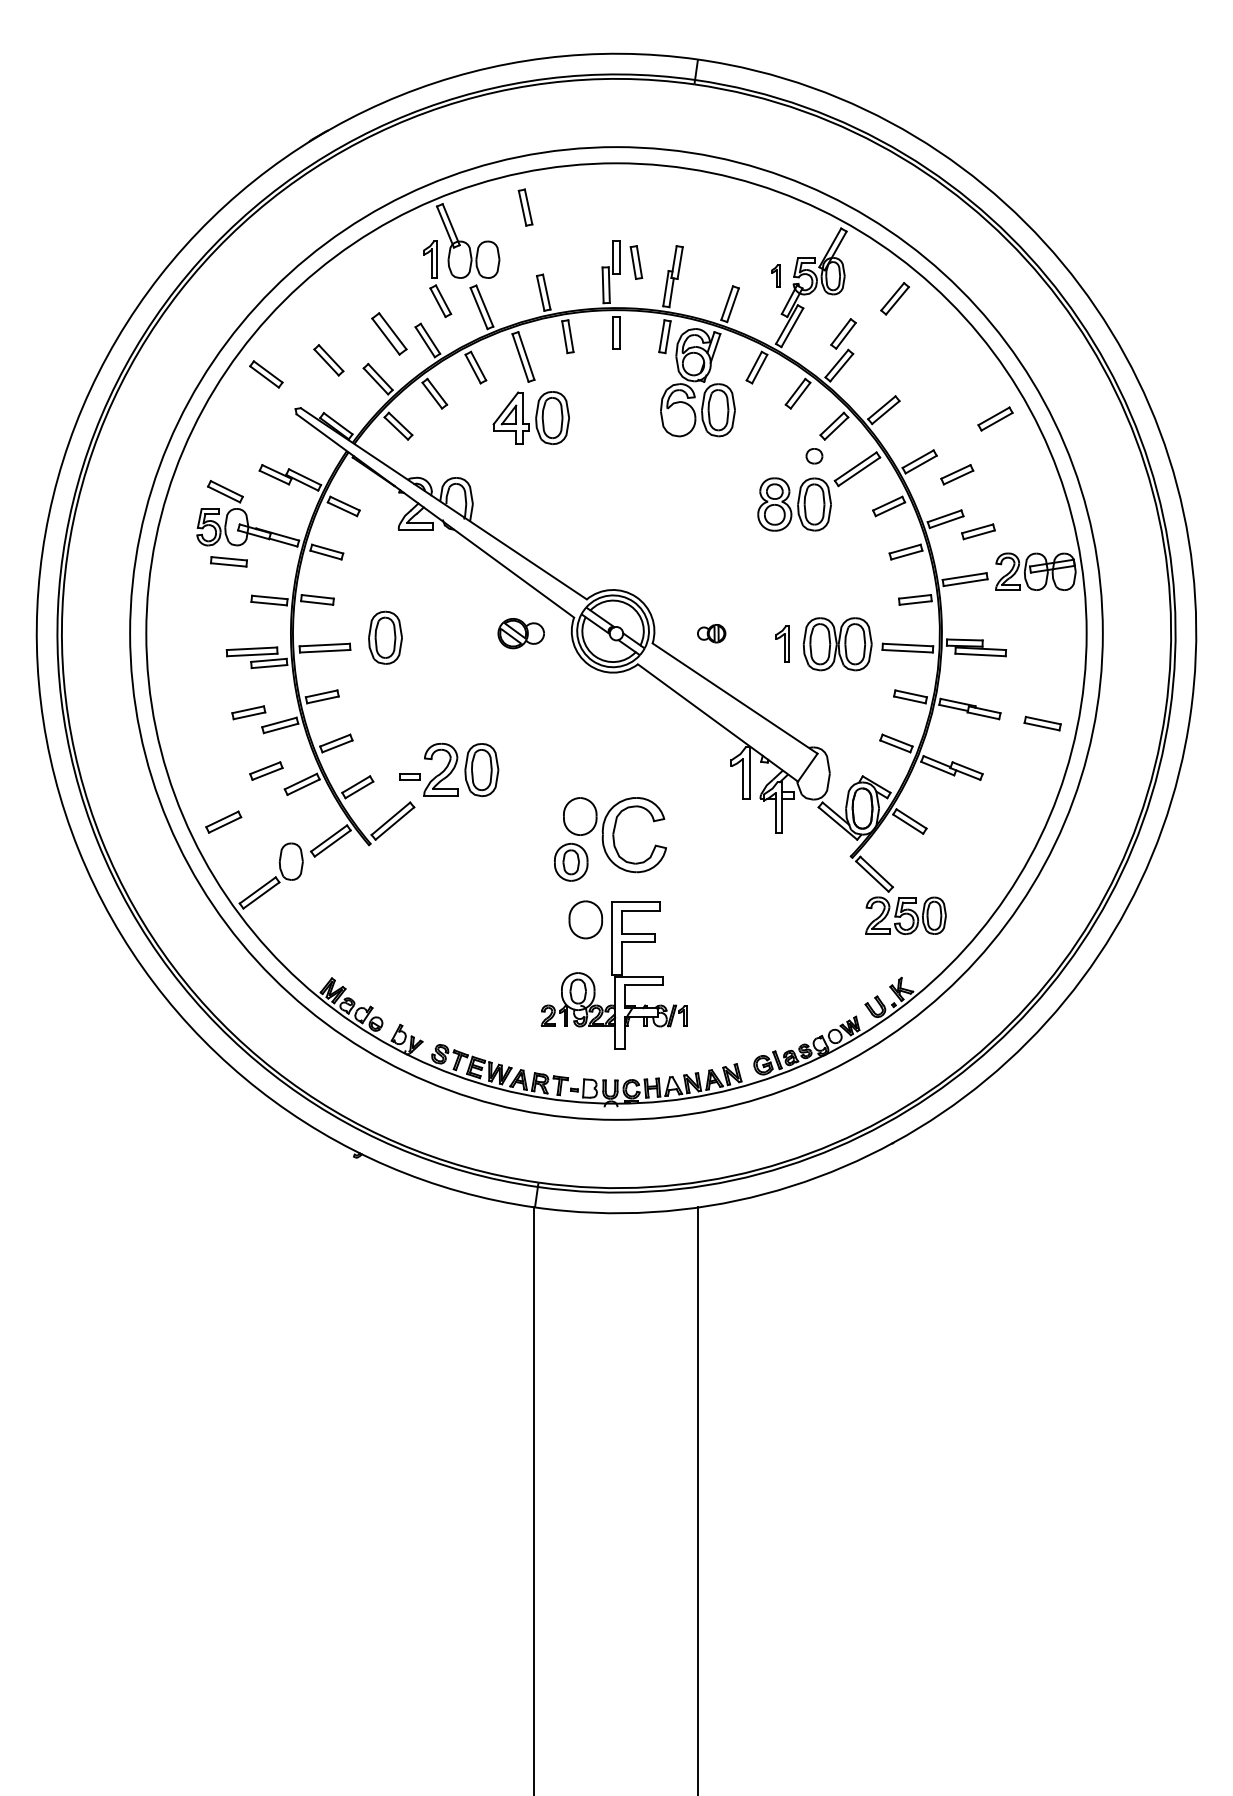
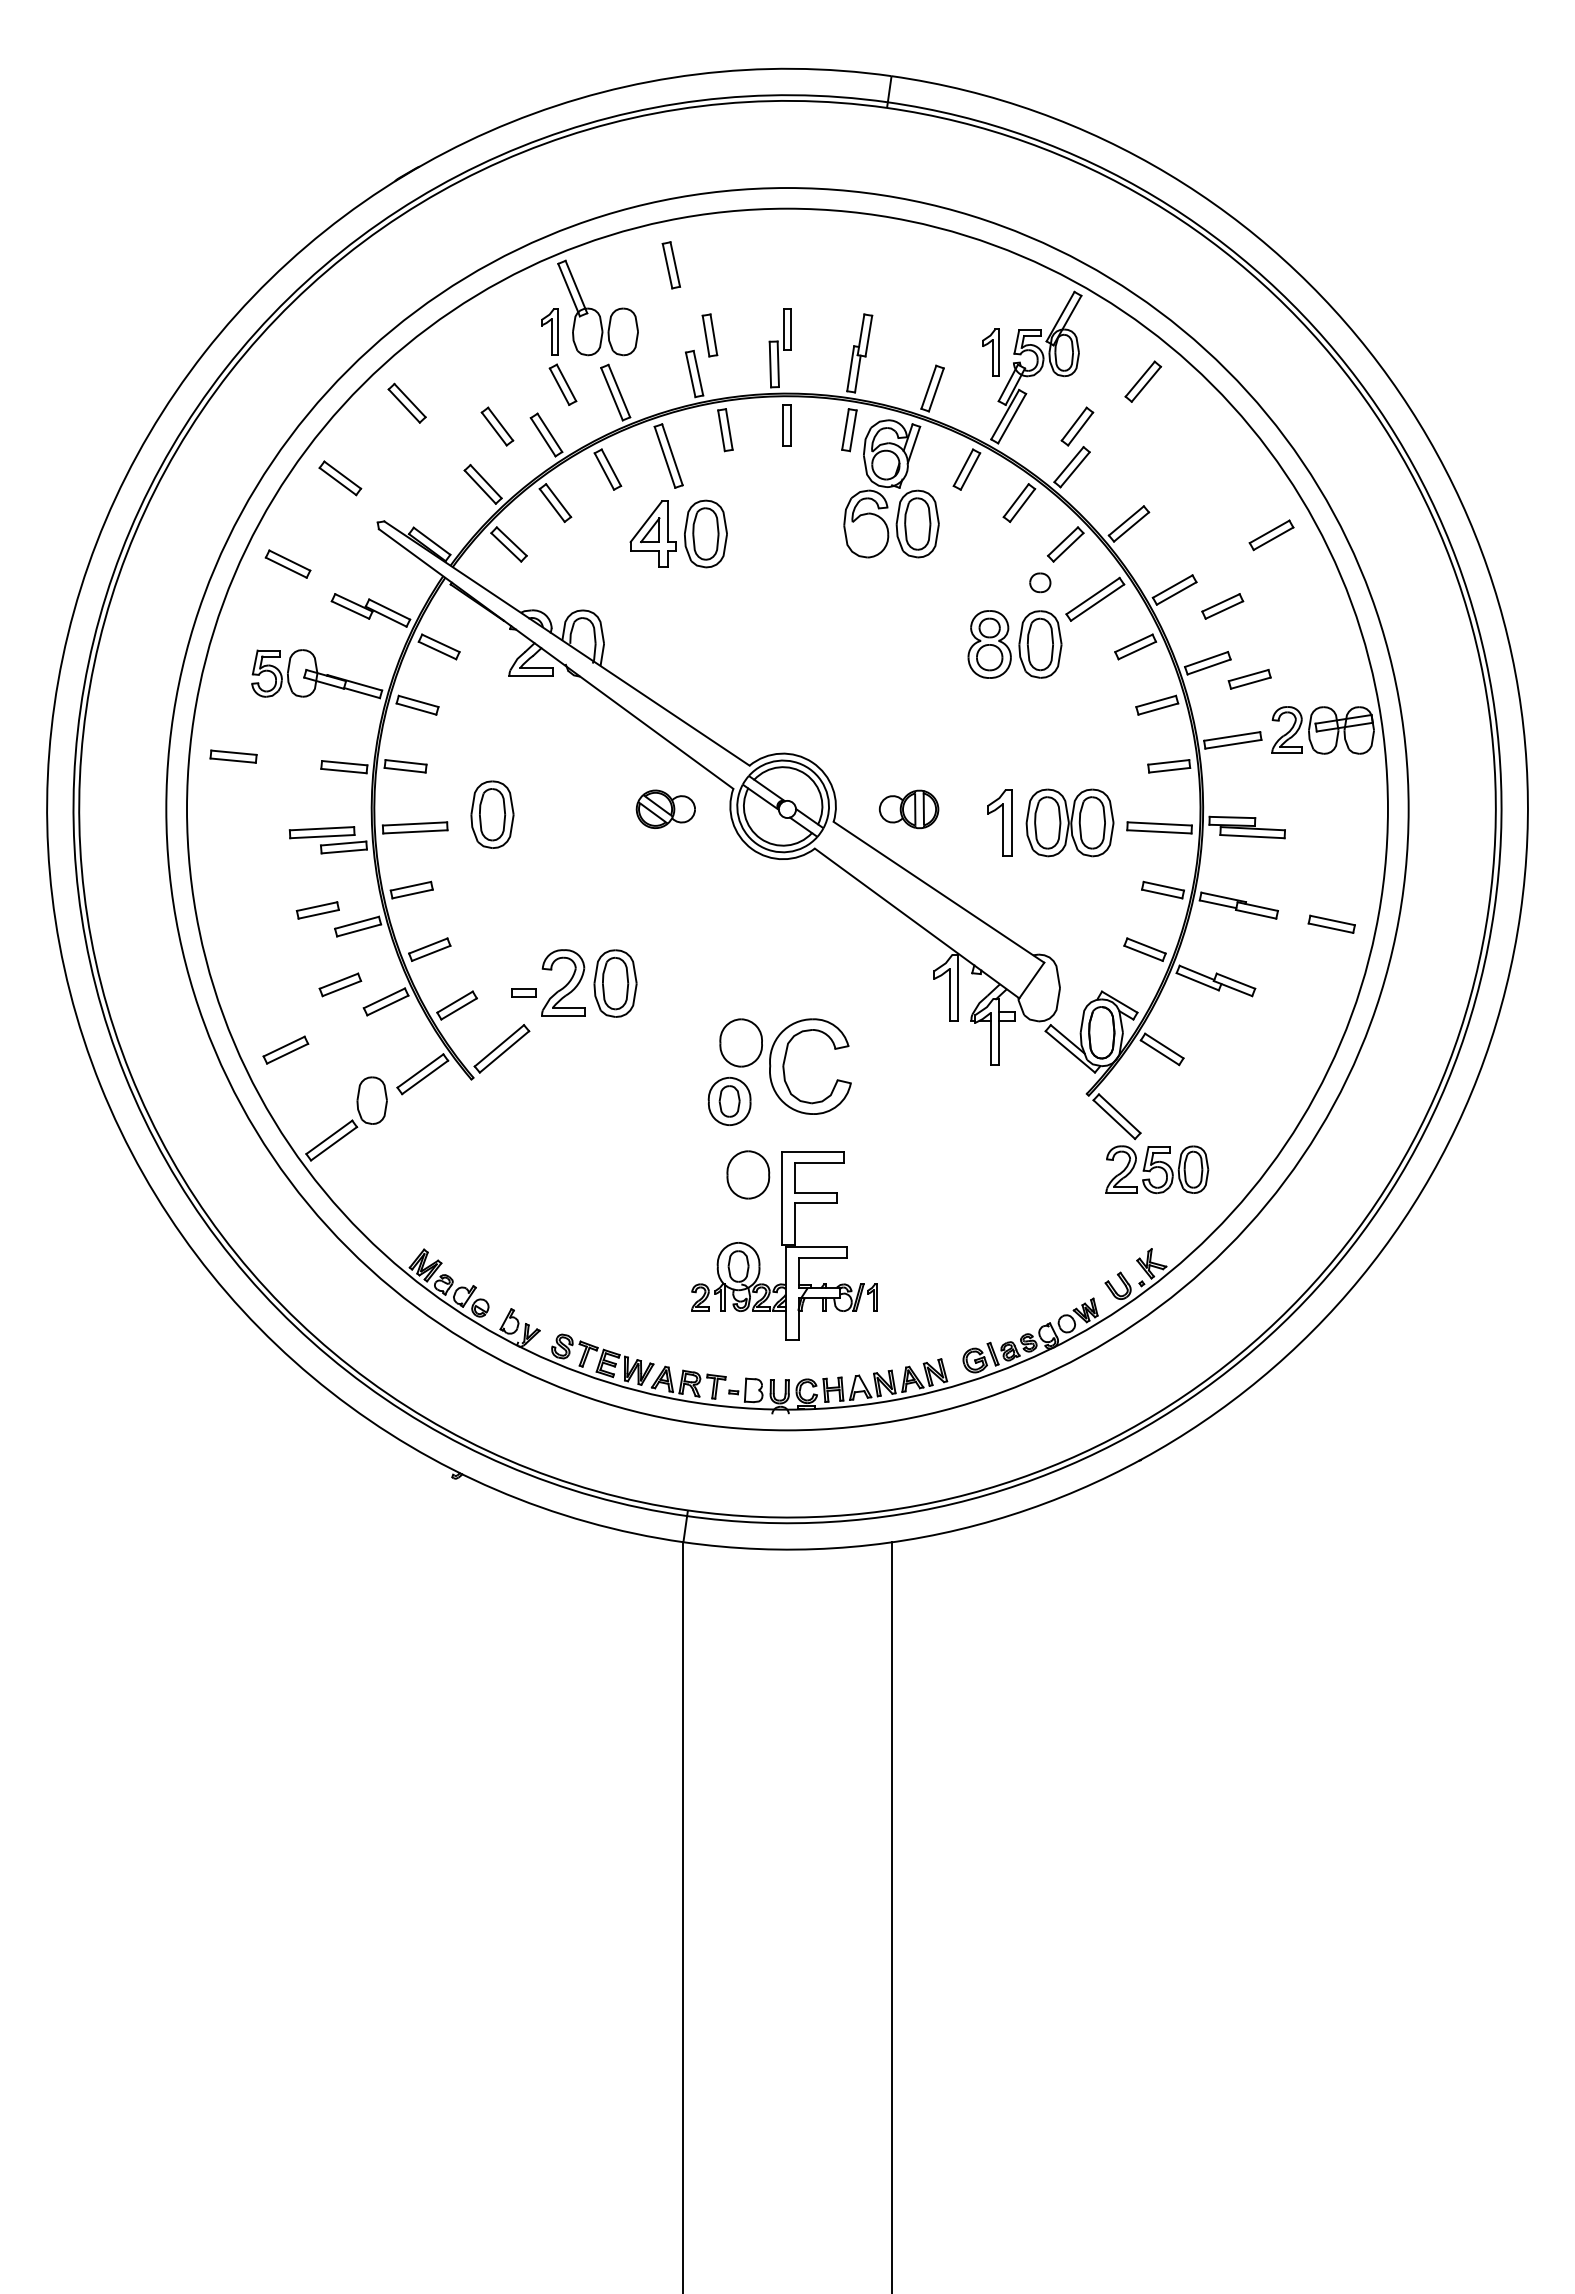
part: (636, 262) -> (709, 335), moved
part: (775, 275) -> (990, 352), size x1.67
part: (389, 333) -> (497, 426), size x0.71
part: (328, 359) -> (406, 402), moved
part: (224, 491) -> (287, 563), moved
part: (228, 561) -> (233, 756), moved
part: (711, 633) -> (908, 809), size x1.67
part: (782, 643) -> (999, 822), size x1.43

